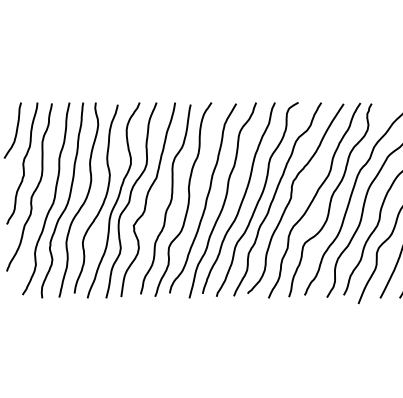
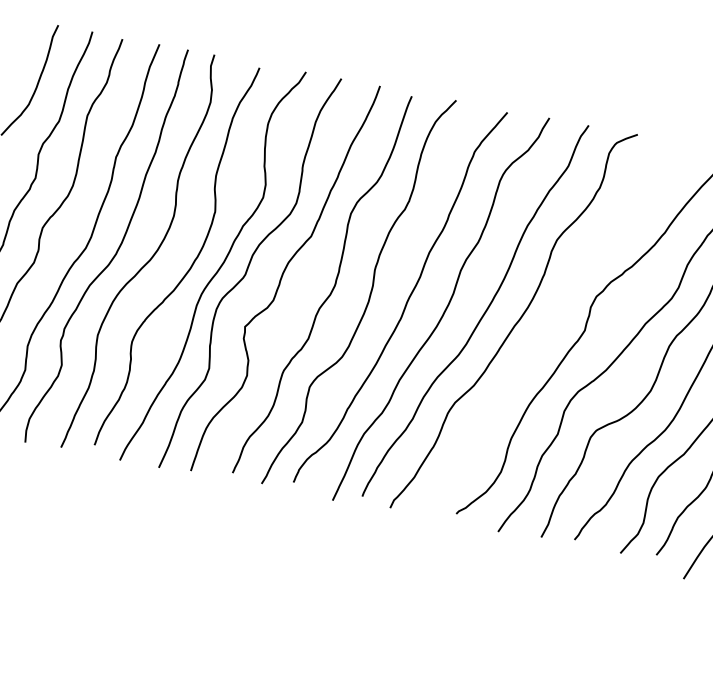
curve: (274, 198) -> (549, 325), removed

